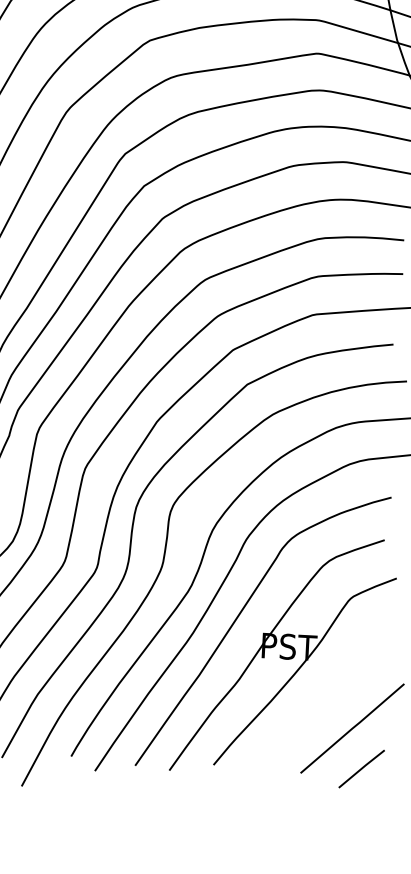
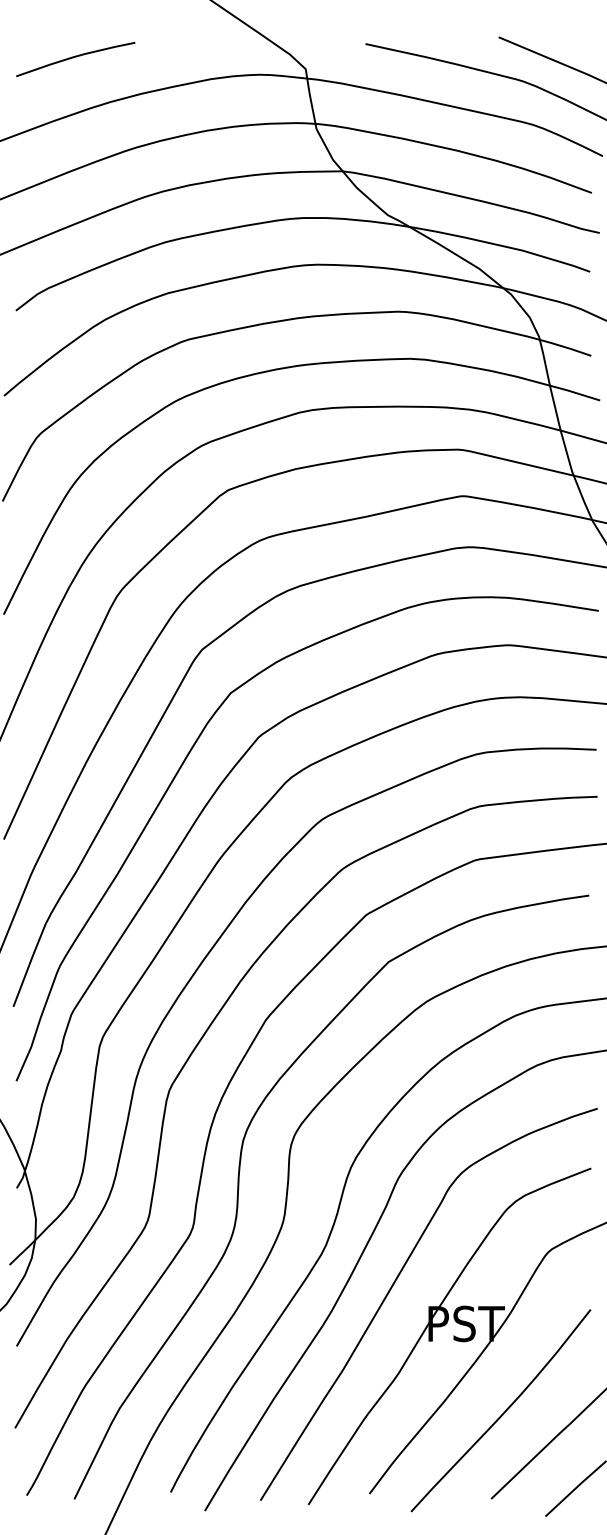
curve: (312, 711) -> (503, 1412), added

